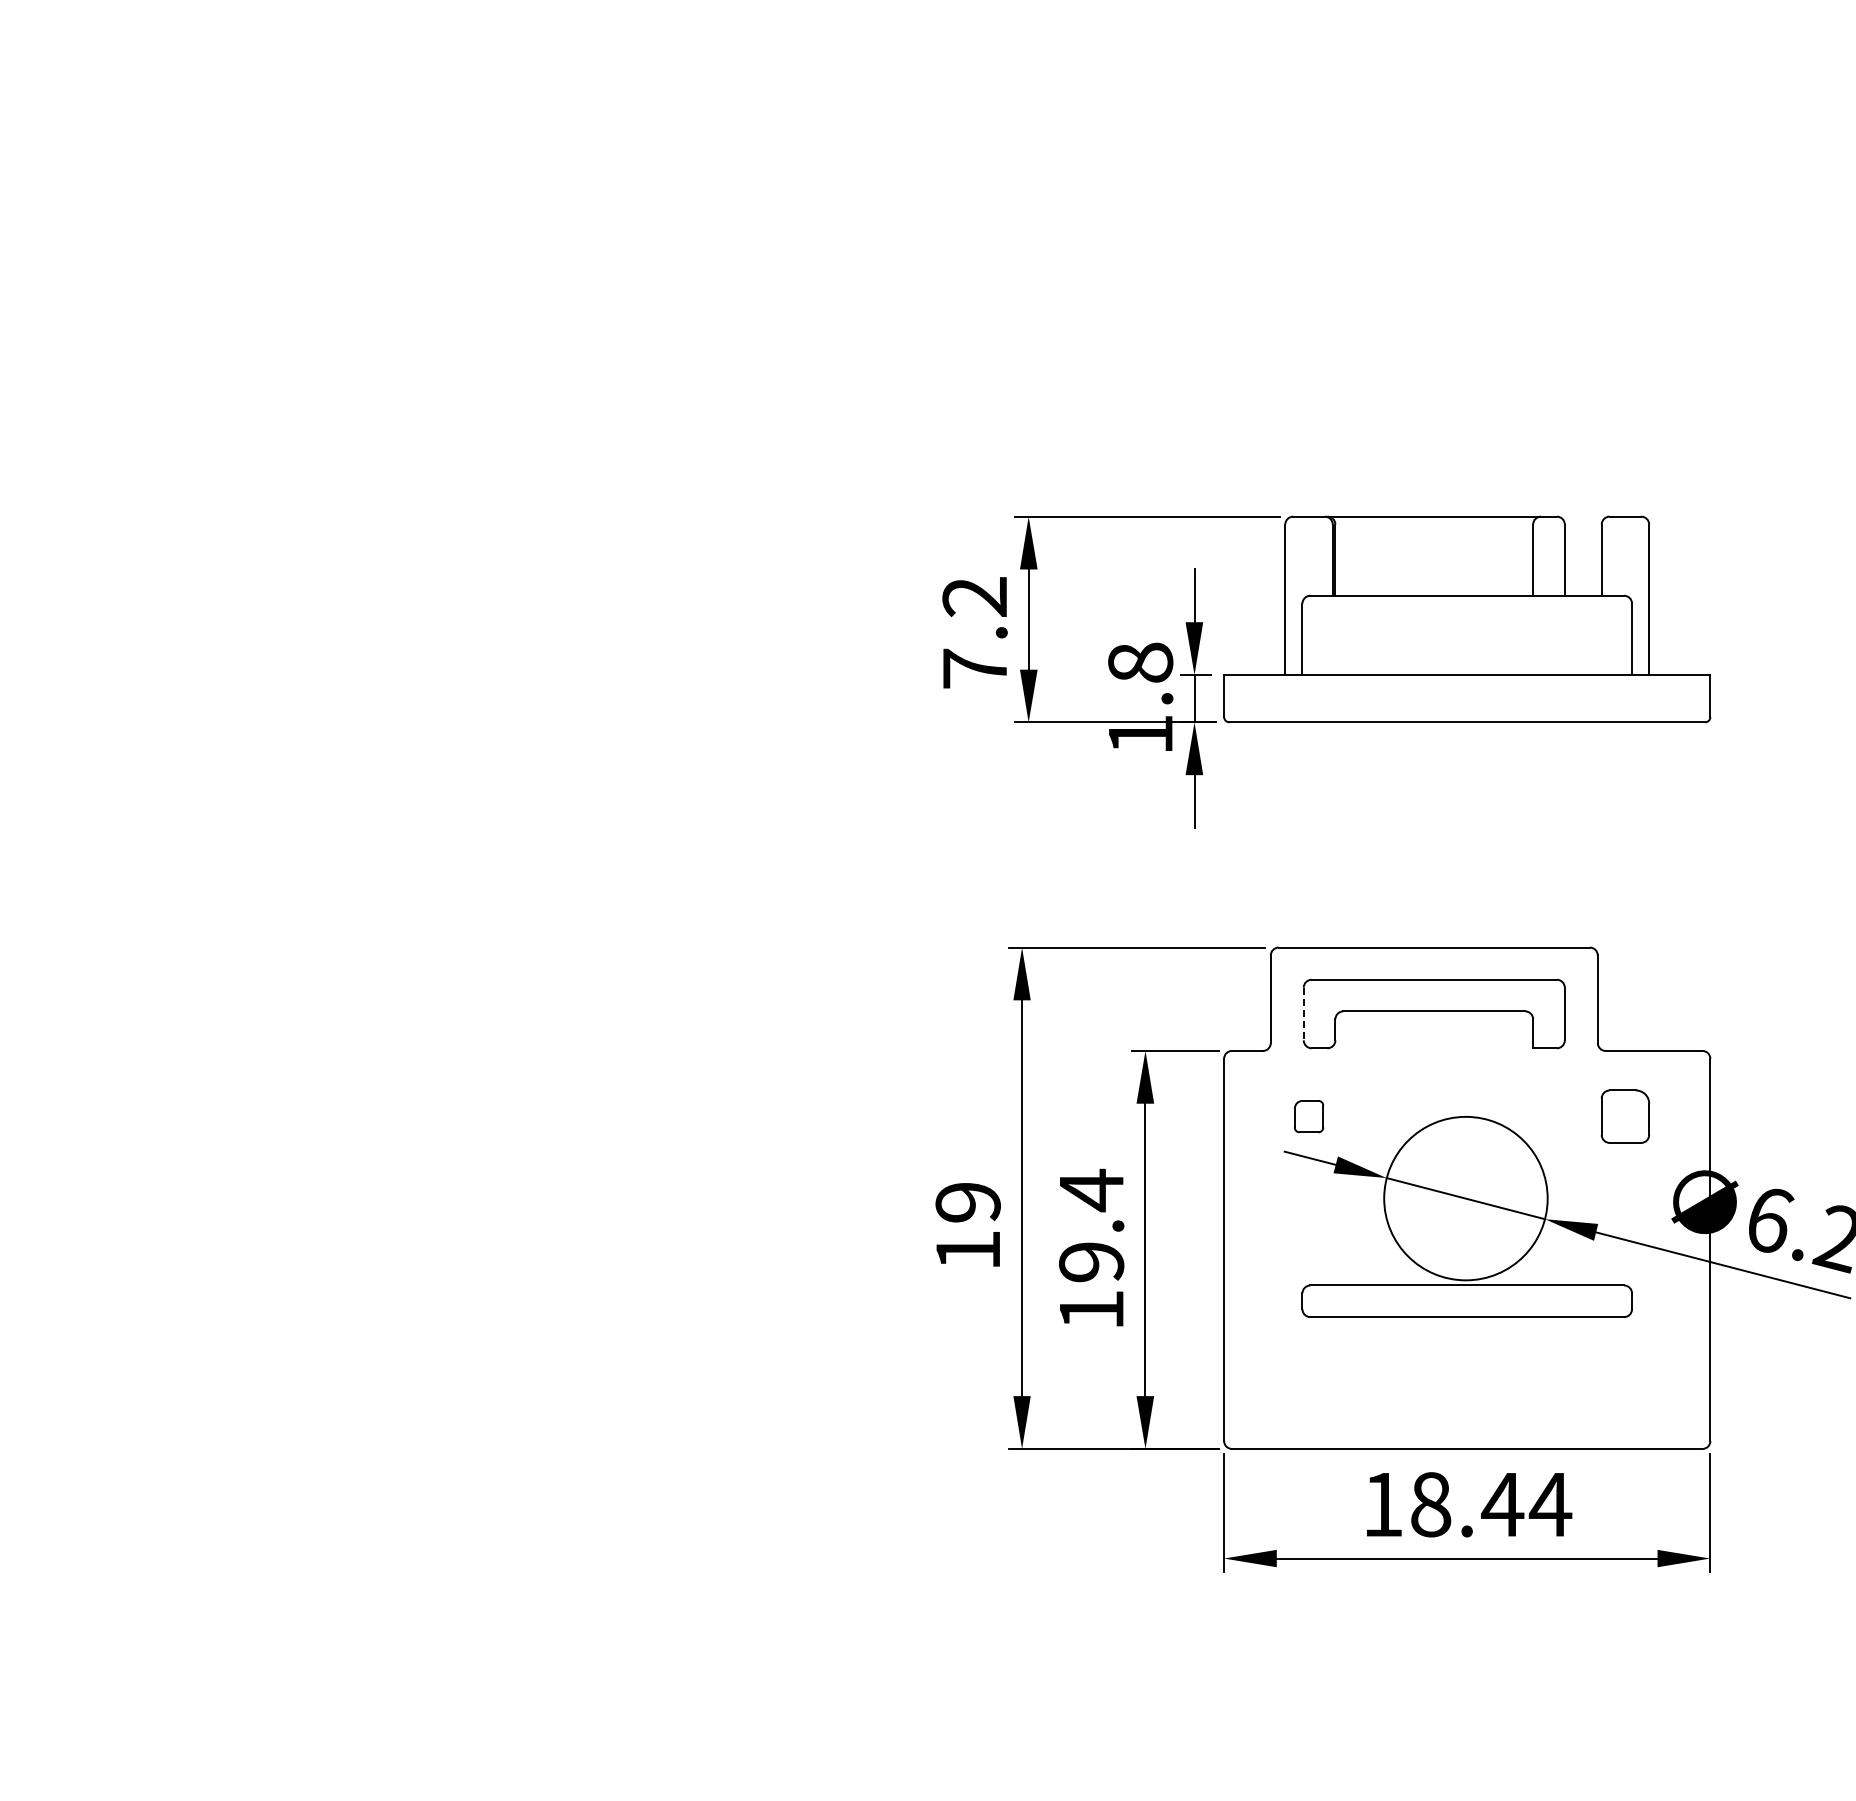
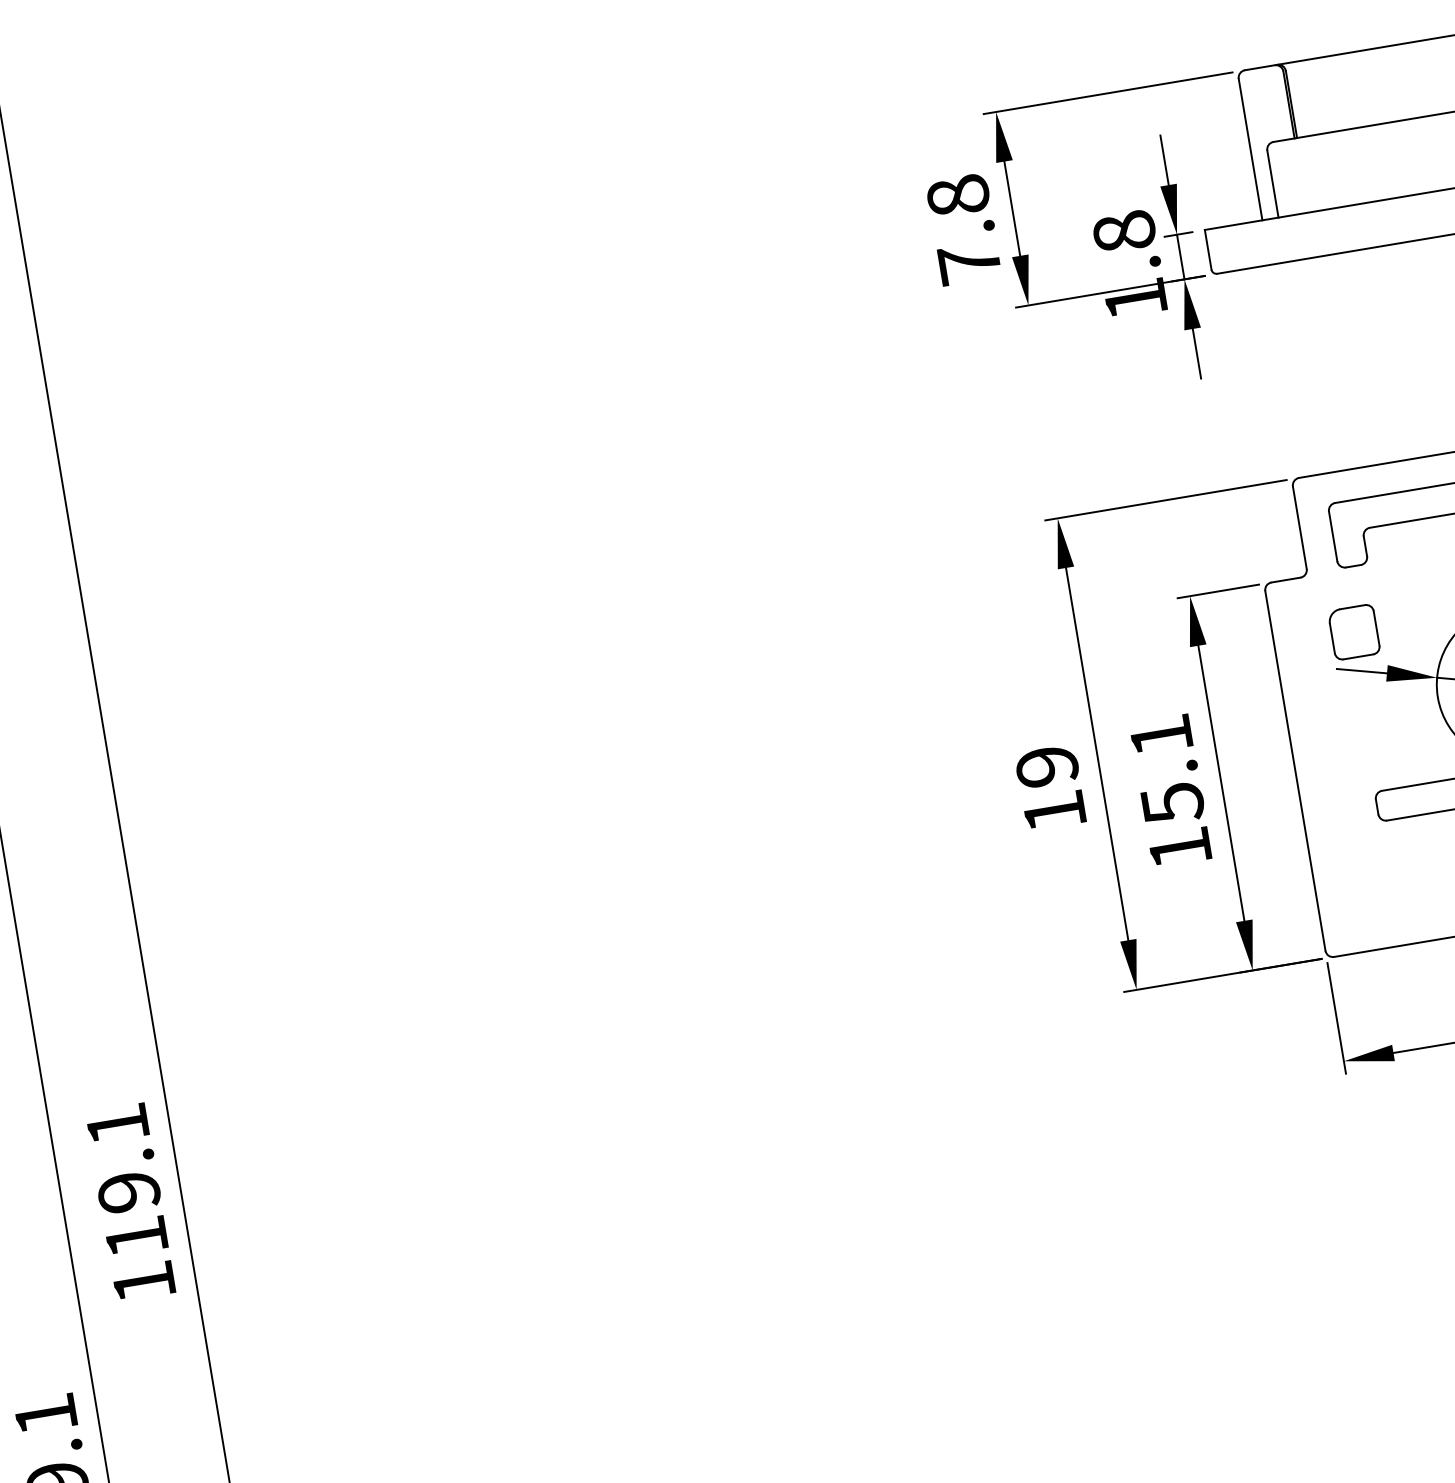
text: (974, 596) -> (957, 195), 7.2 -> 7.8
line: (1303, 1014) -> (1332, 536), dashed -> solid
part: (1308, 1116) -> (1353, 632), size x1.67
text: (1091, 1225) -> (1166, 768), 19.4 -> 15.1

